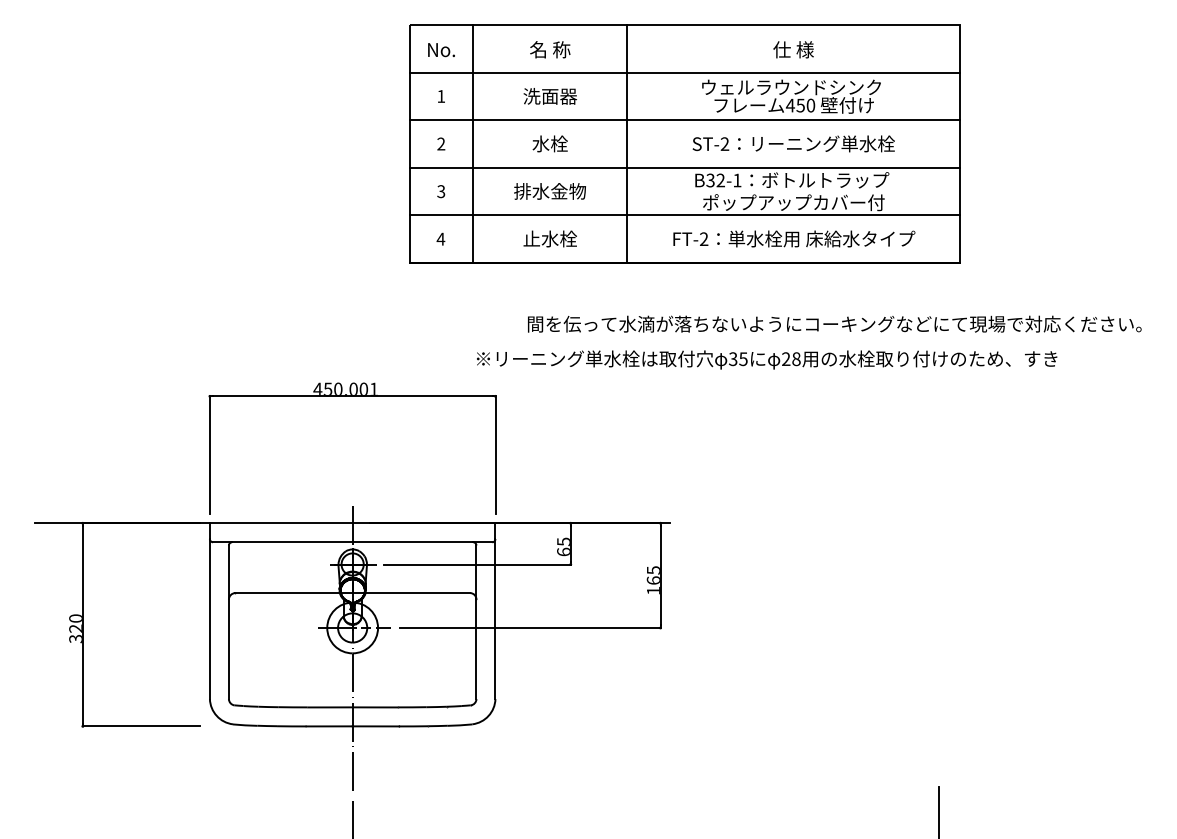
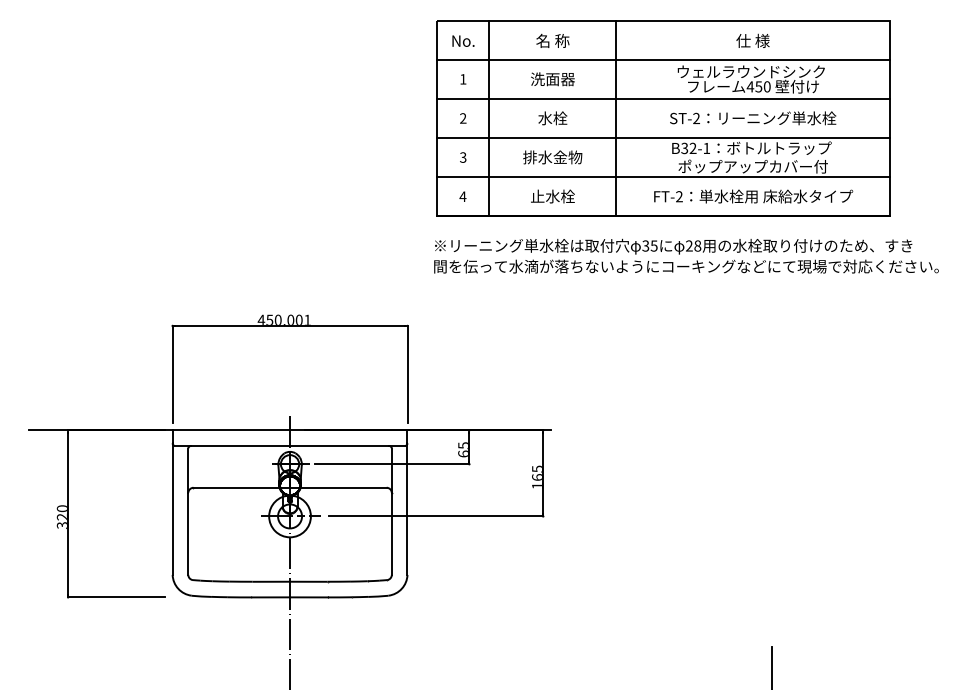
part: (684, 143) -> (663, 118), moved
text: (767, 359) -> (673, 246), moved

